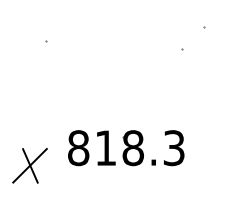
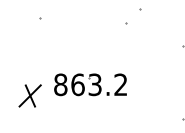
text: (140, 147) -> (99, 84), 818.3 -> 863.2

